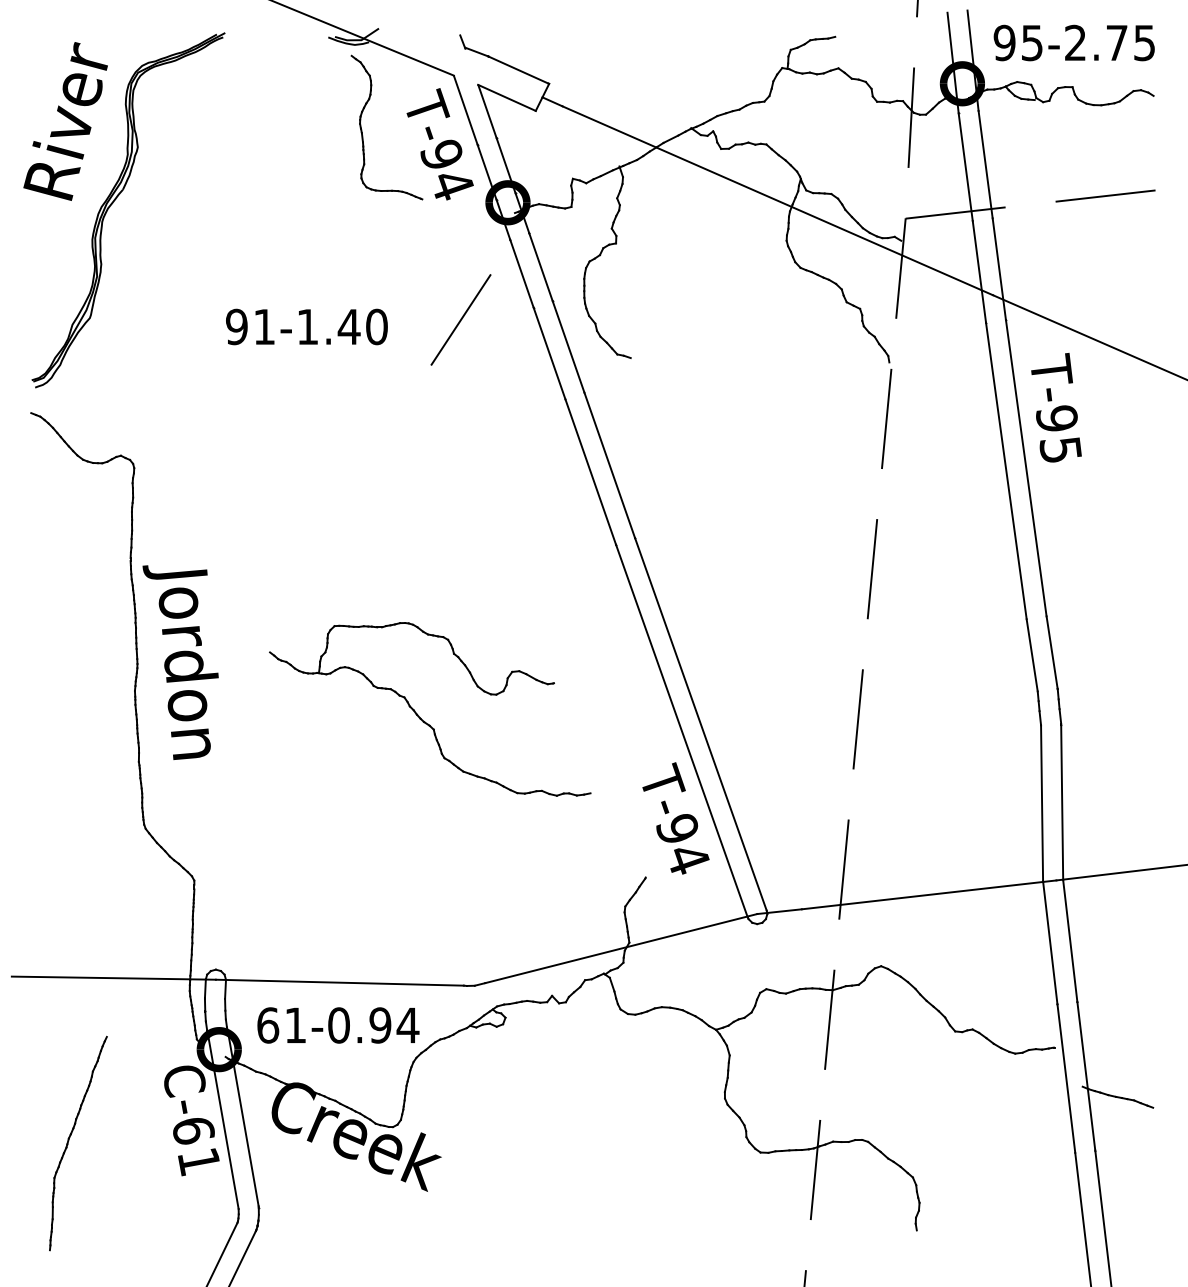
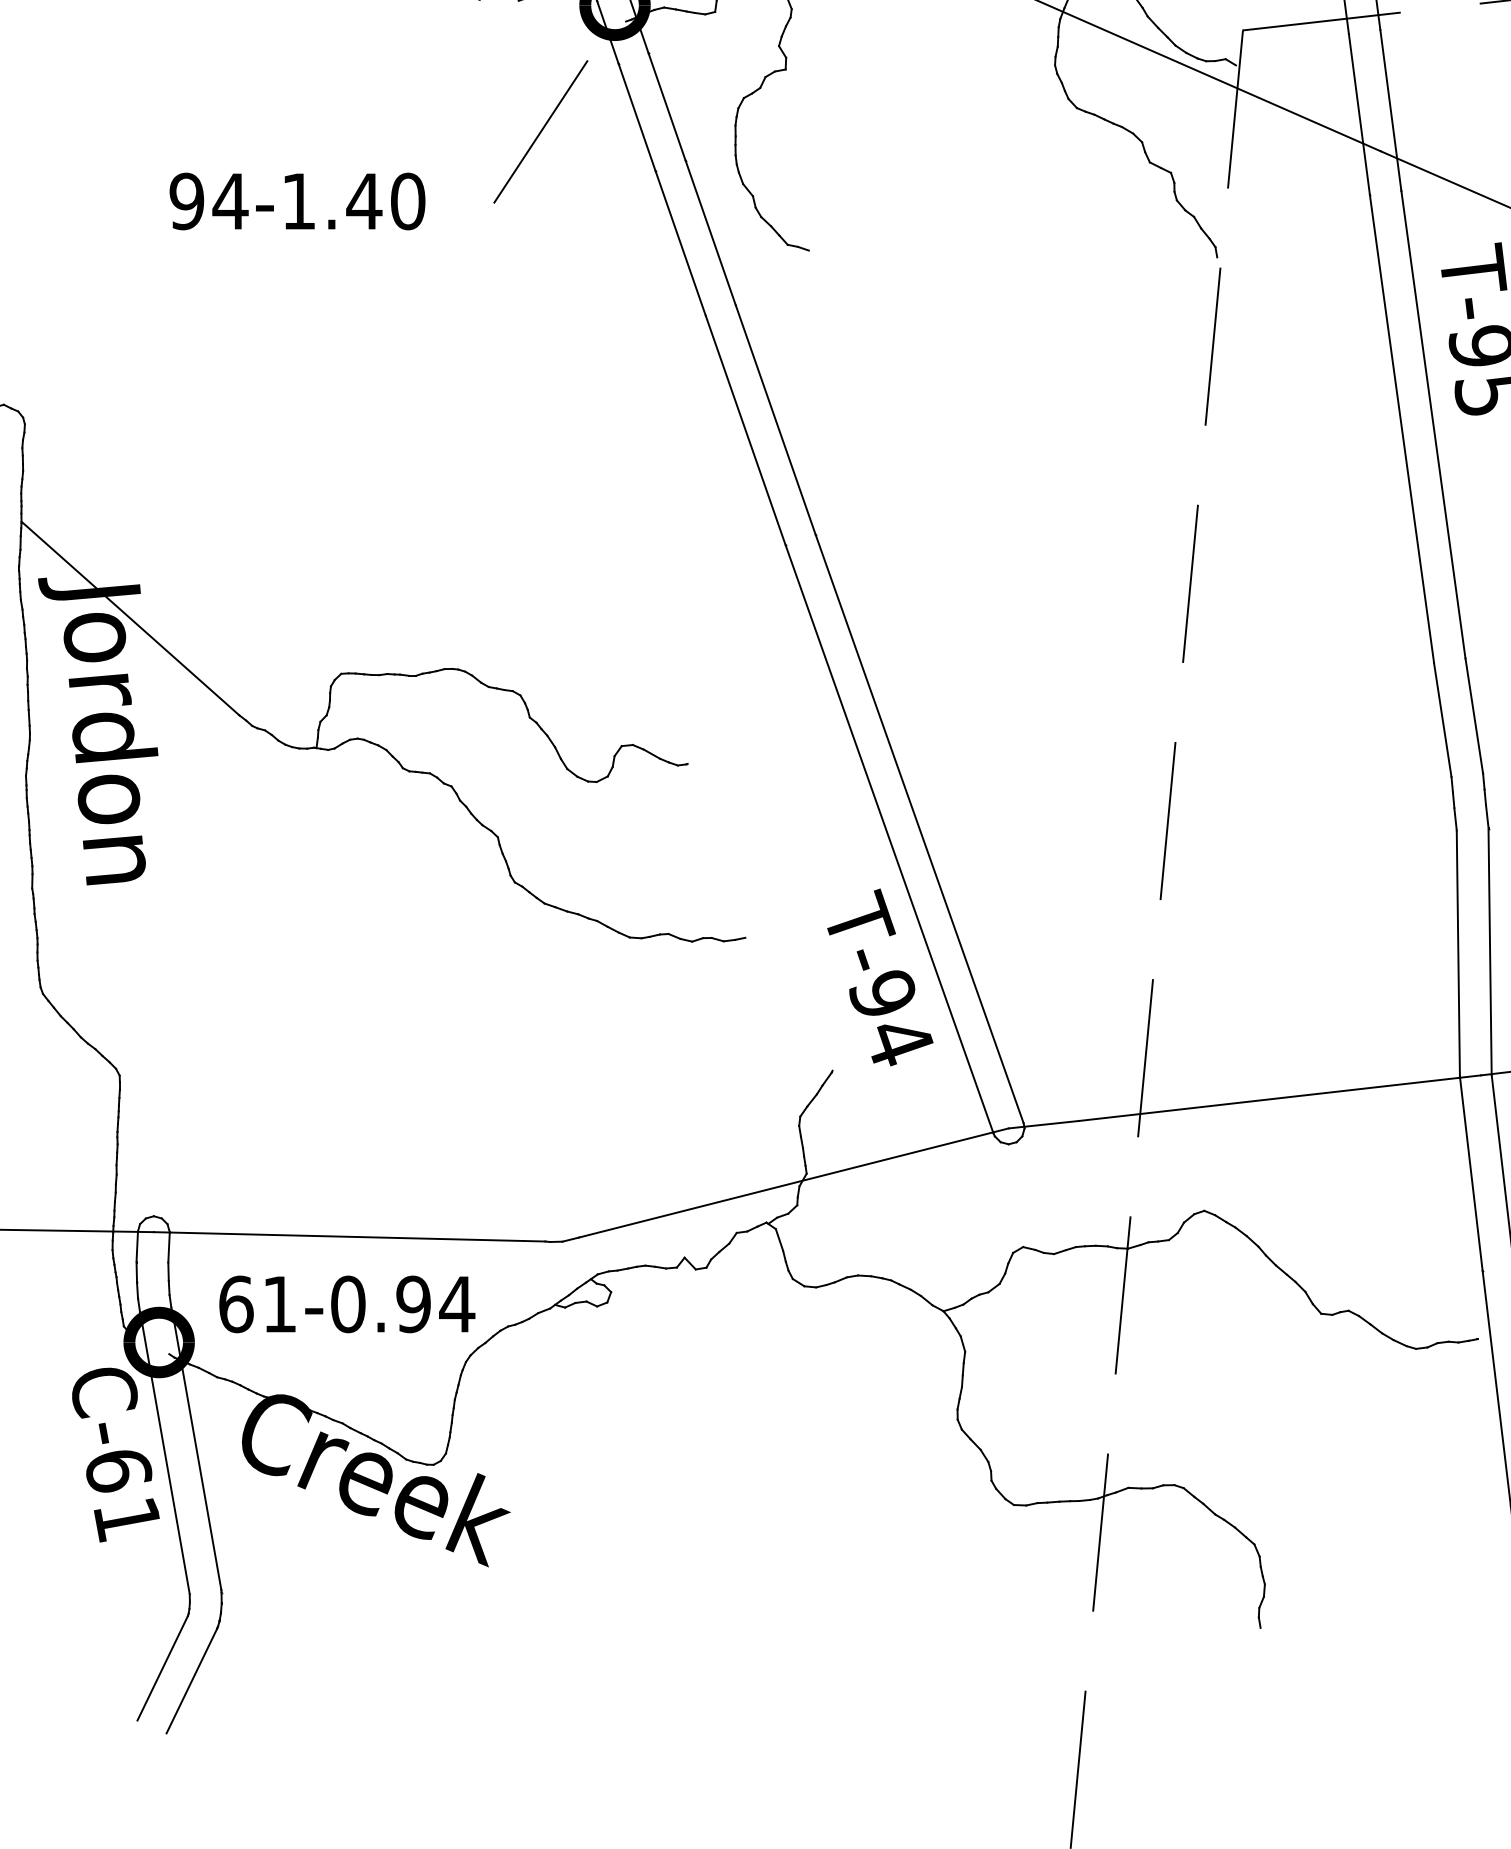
line: (460, 319) -> (540, 131), moved
text: (264, 326) -> (230, 200), 91-1.40 -> 94-1.40
line: (201, 590) -> (131, 617), added

